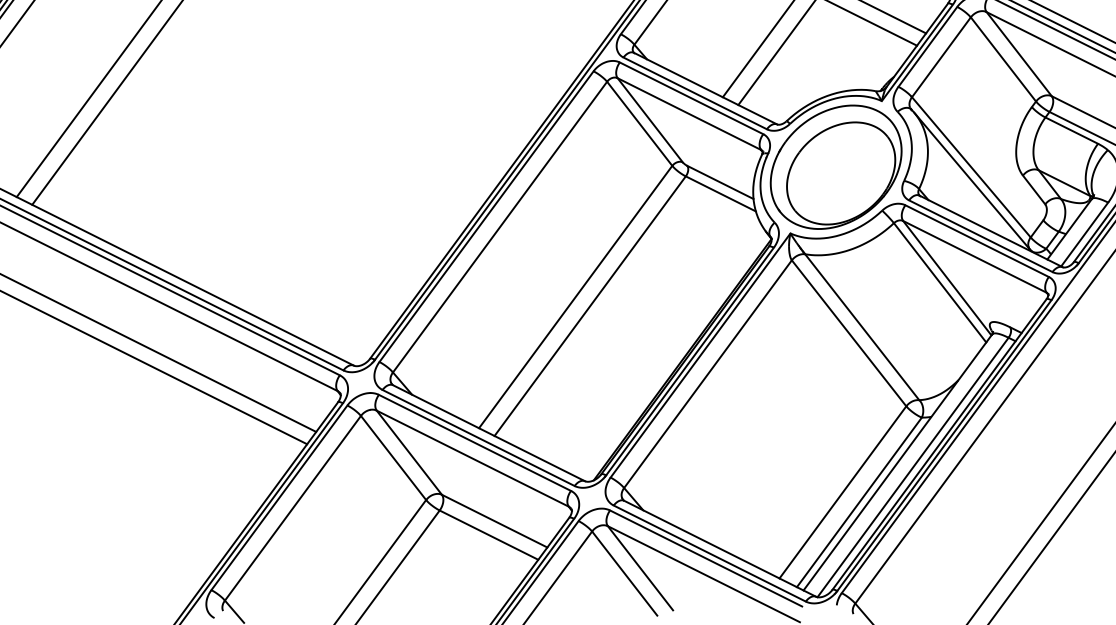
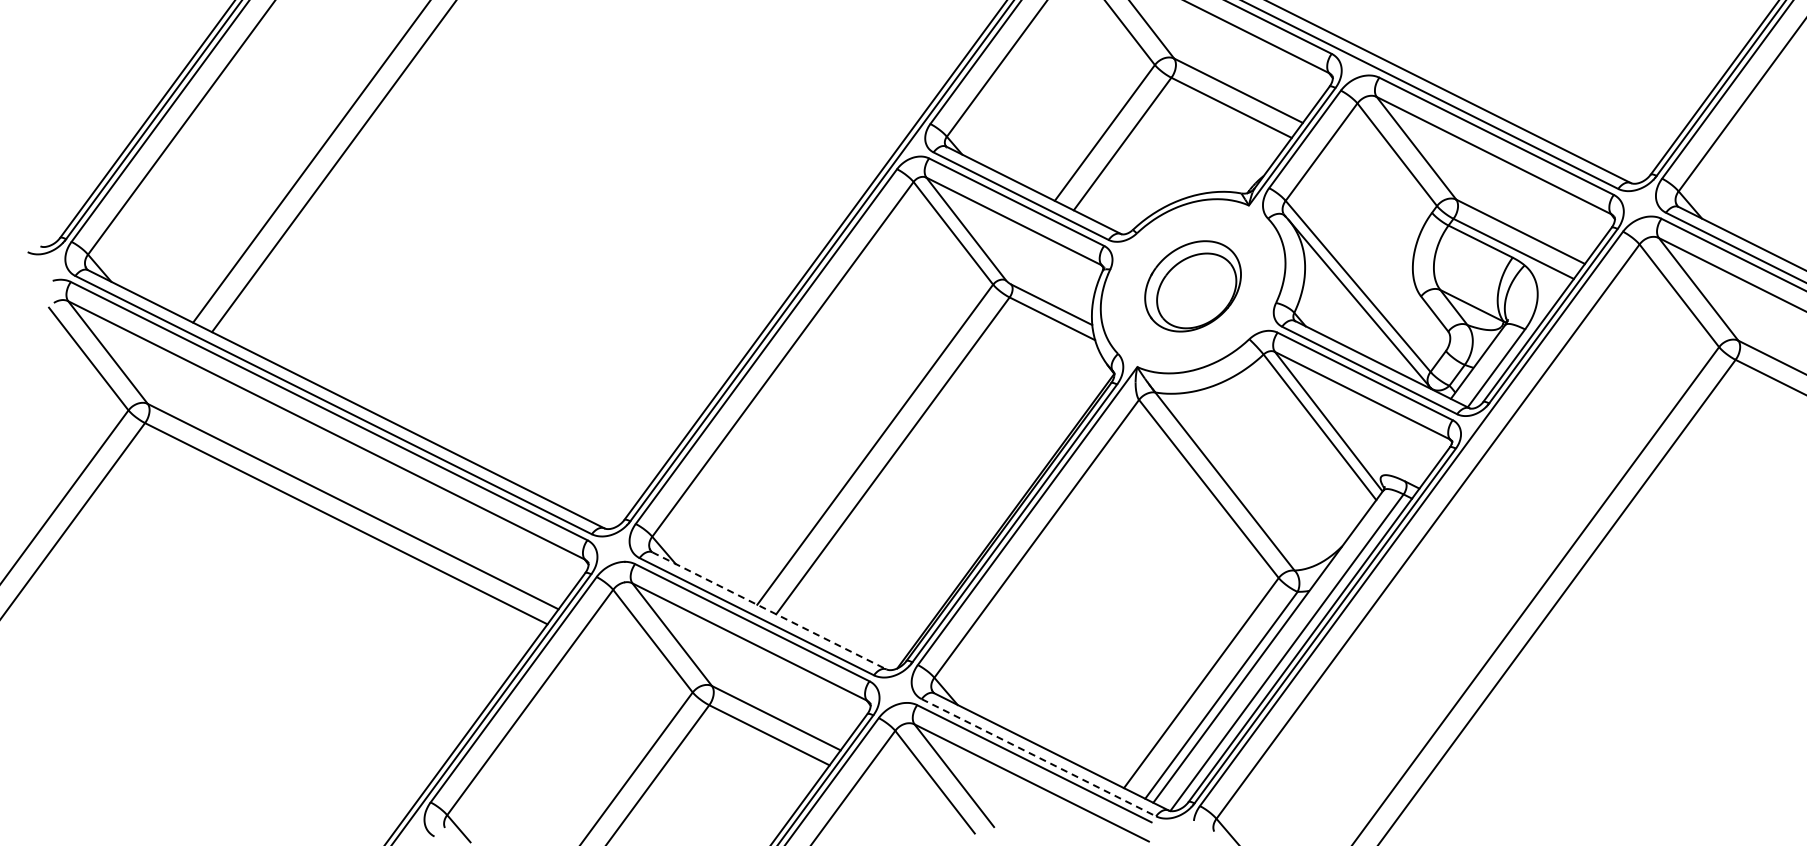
part: (835, 167) -> (1192, 286), size x0.6
line: (489, 433) -> (769, 611), solid -> dashed
line: (710, 553) -> (1039, 757), solid -> dashed

